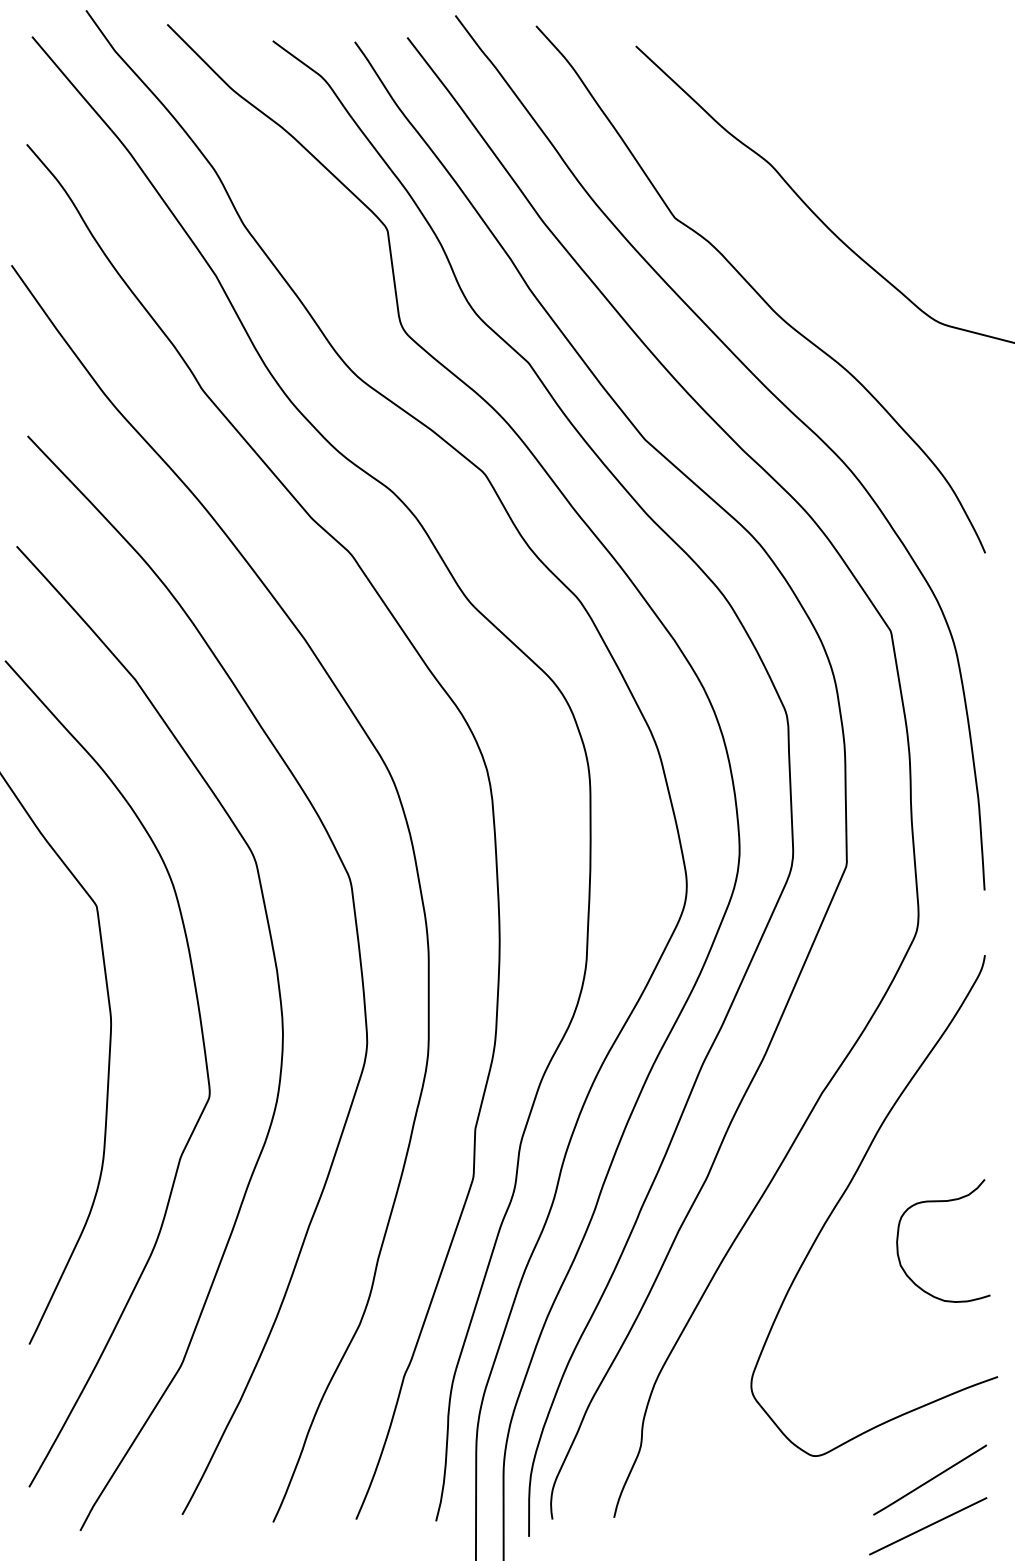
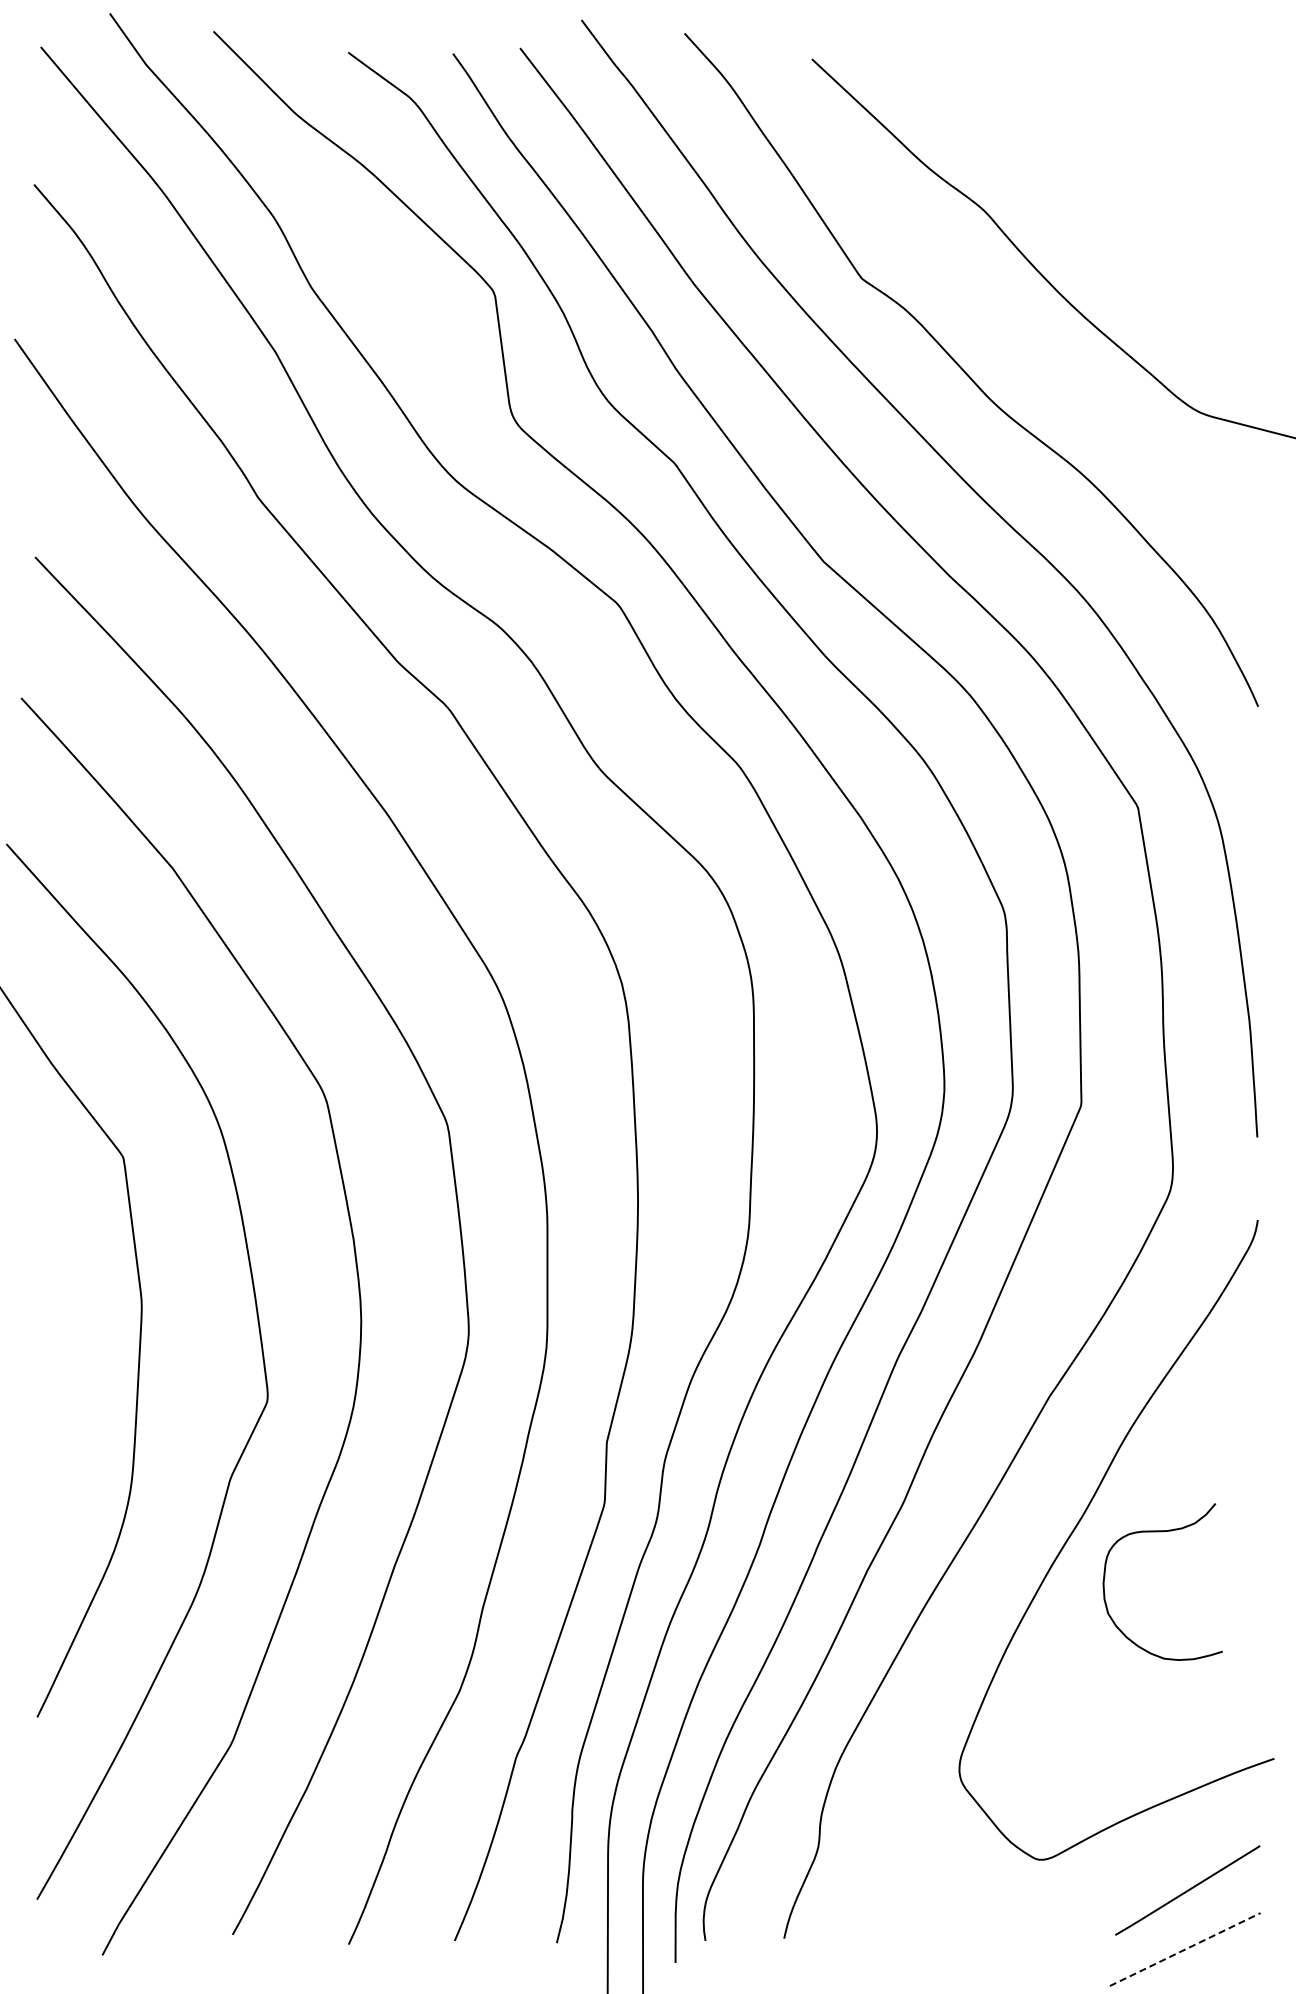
curve: (943, 1202) -> (1162, 1532), moved
line: (928, 1526) -> (1185, 1949), solid -> dashed

